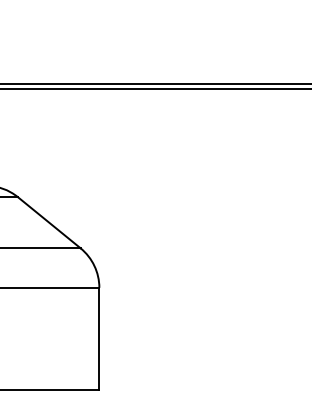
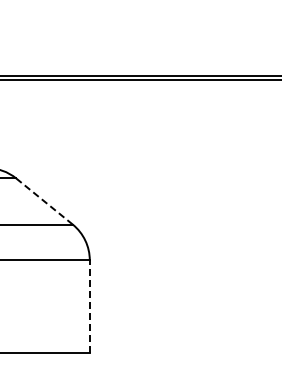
line: (49, 222) -> (44, 201), solid -> dashed
line: (99, 338) -> (89, 306), solid -> dashed

